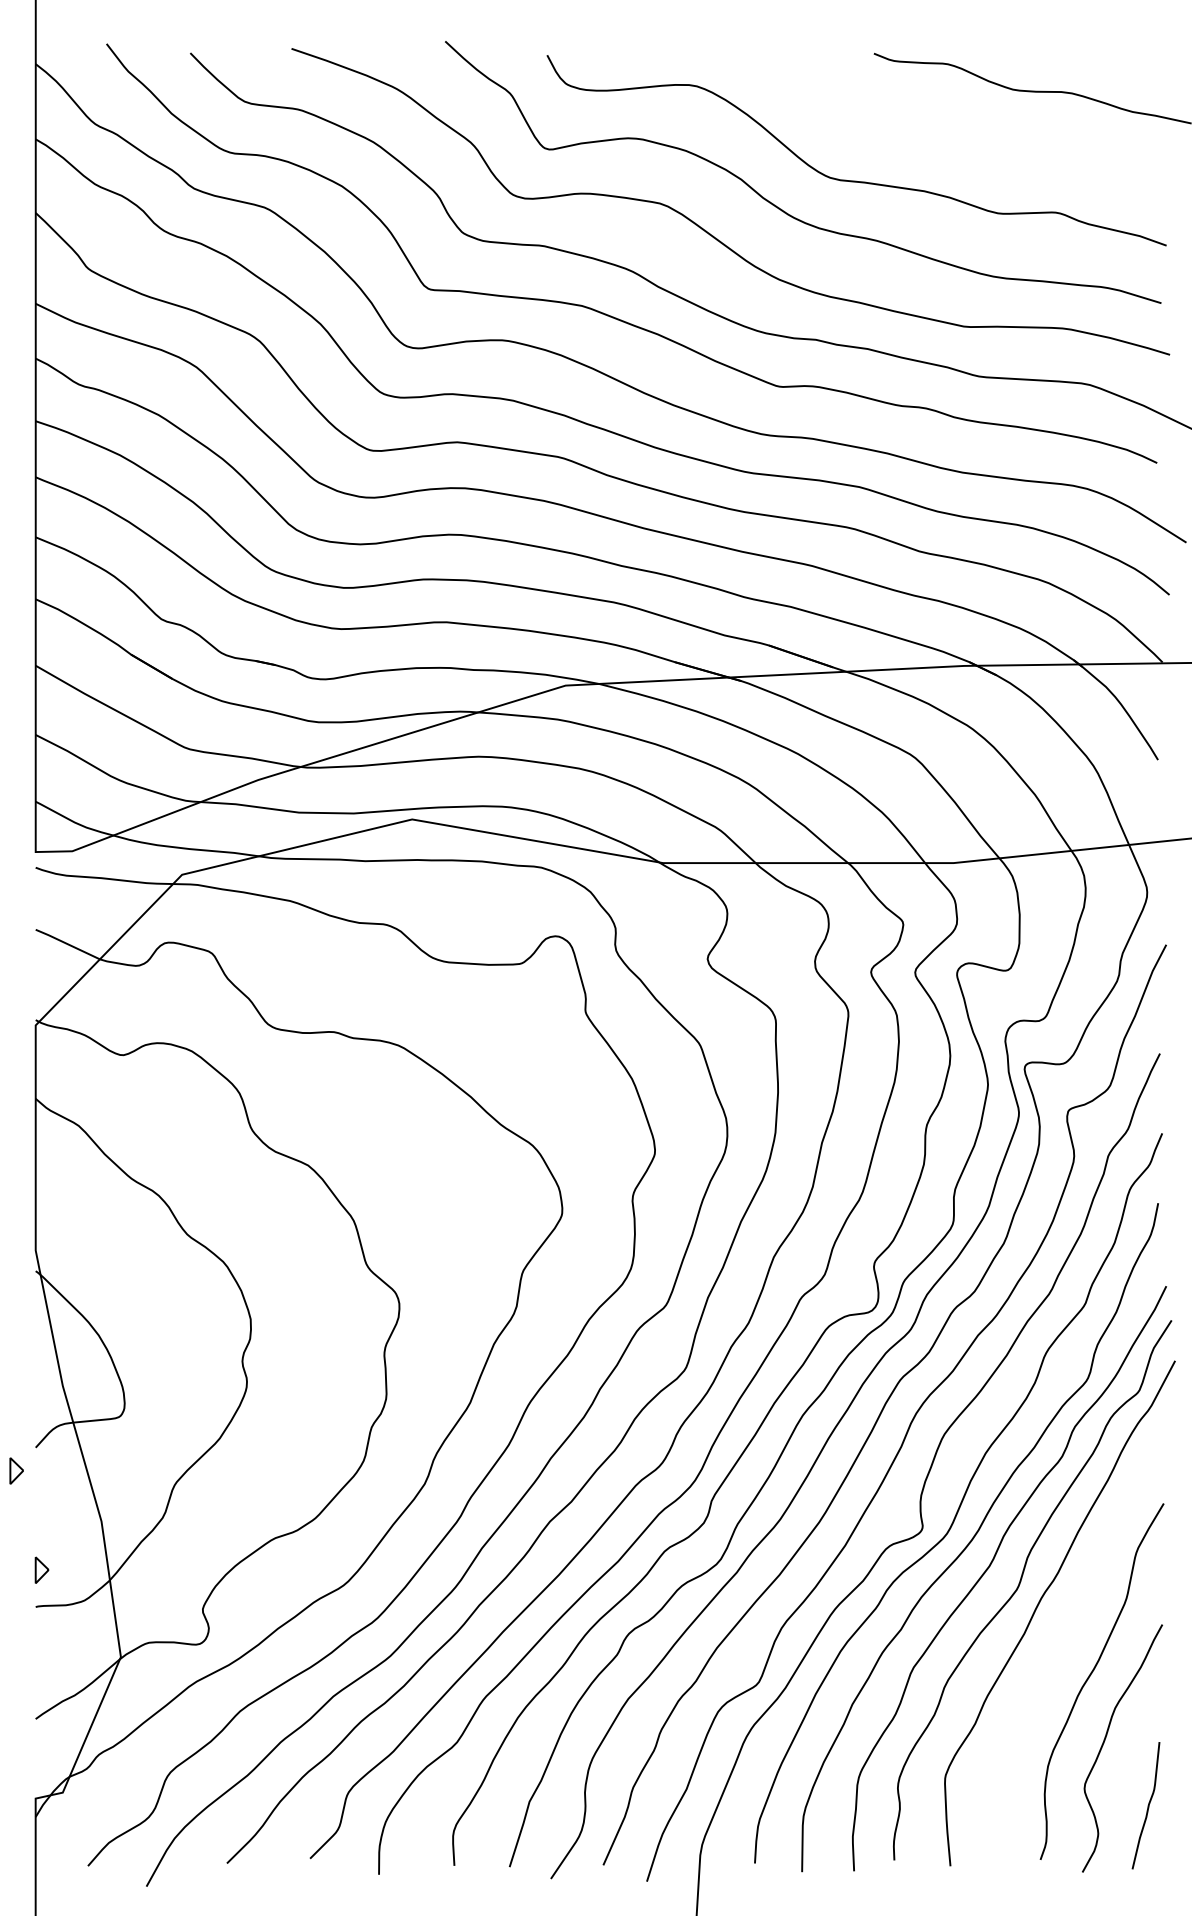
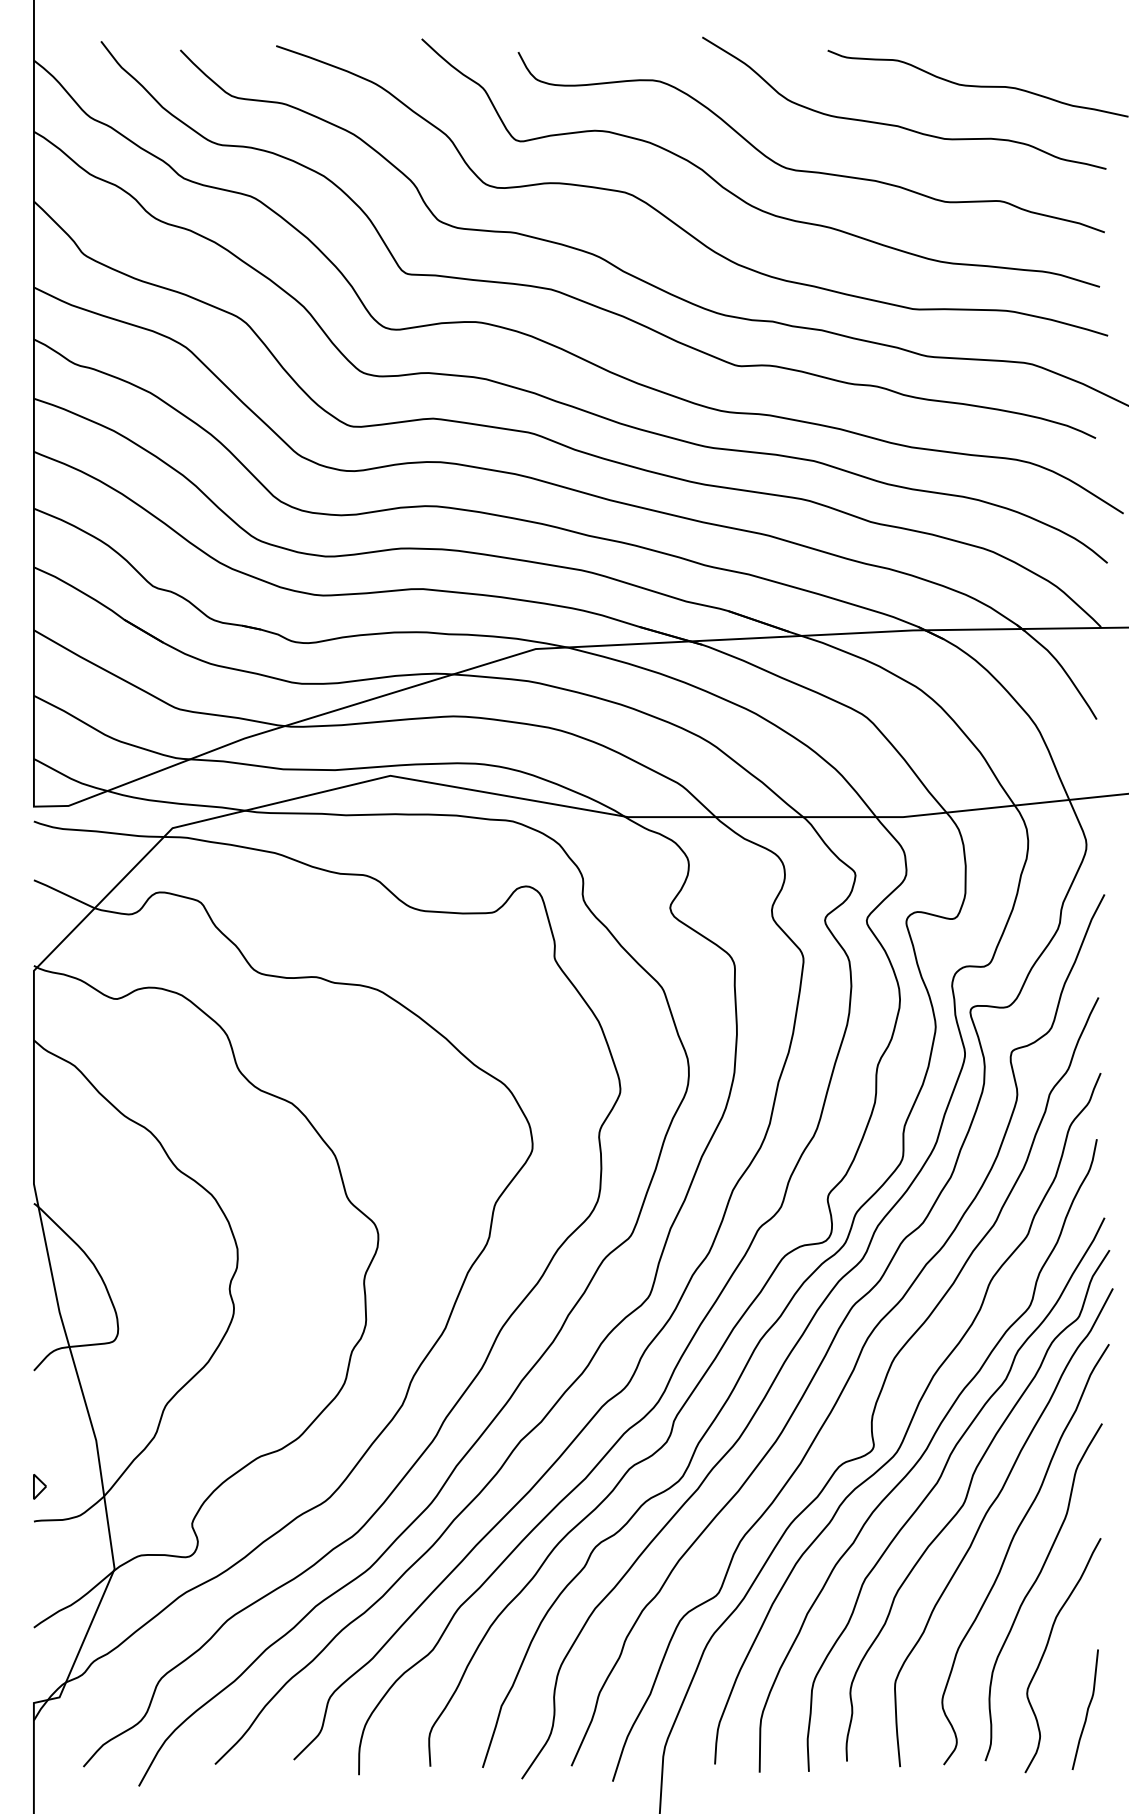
curve: (949, 132) -> (899, 125), added
part: (16, 1470) -> (15, 1392), removed
curve: (1066, 1634) -> (1010, 1547), added

